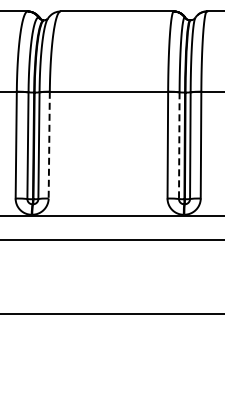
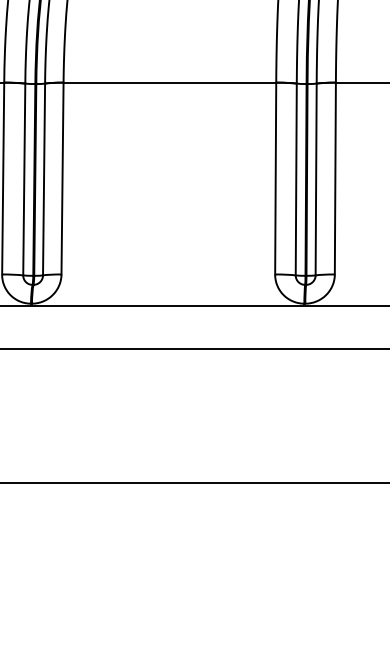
line: (49, 145) -> (62, 179), dashed -> solid
line: (179, 146) -> (296, 180), dashed -> solid

